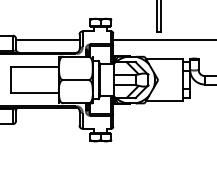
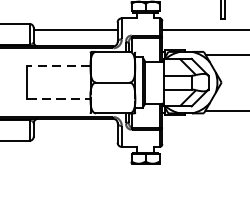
line: (35, 67) -> (59, 65), solid -> dashed
line: (35, 92) -> (59, 99), solid -> dashed

